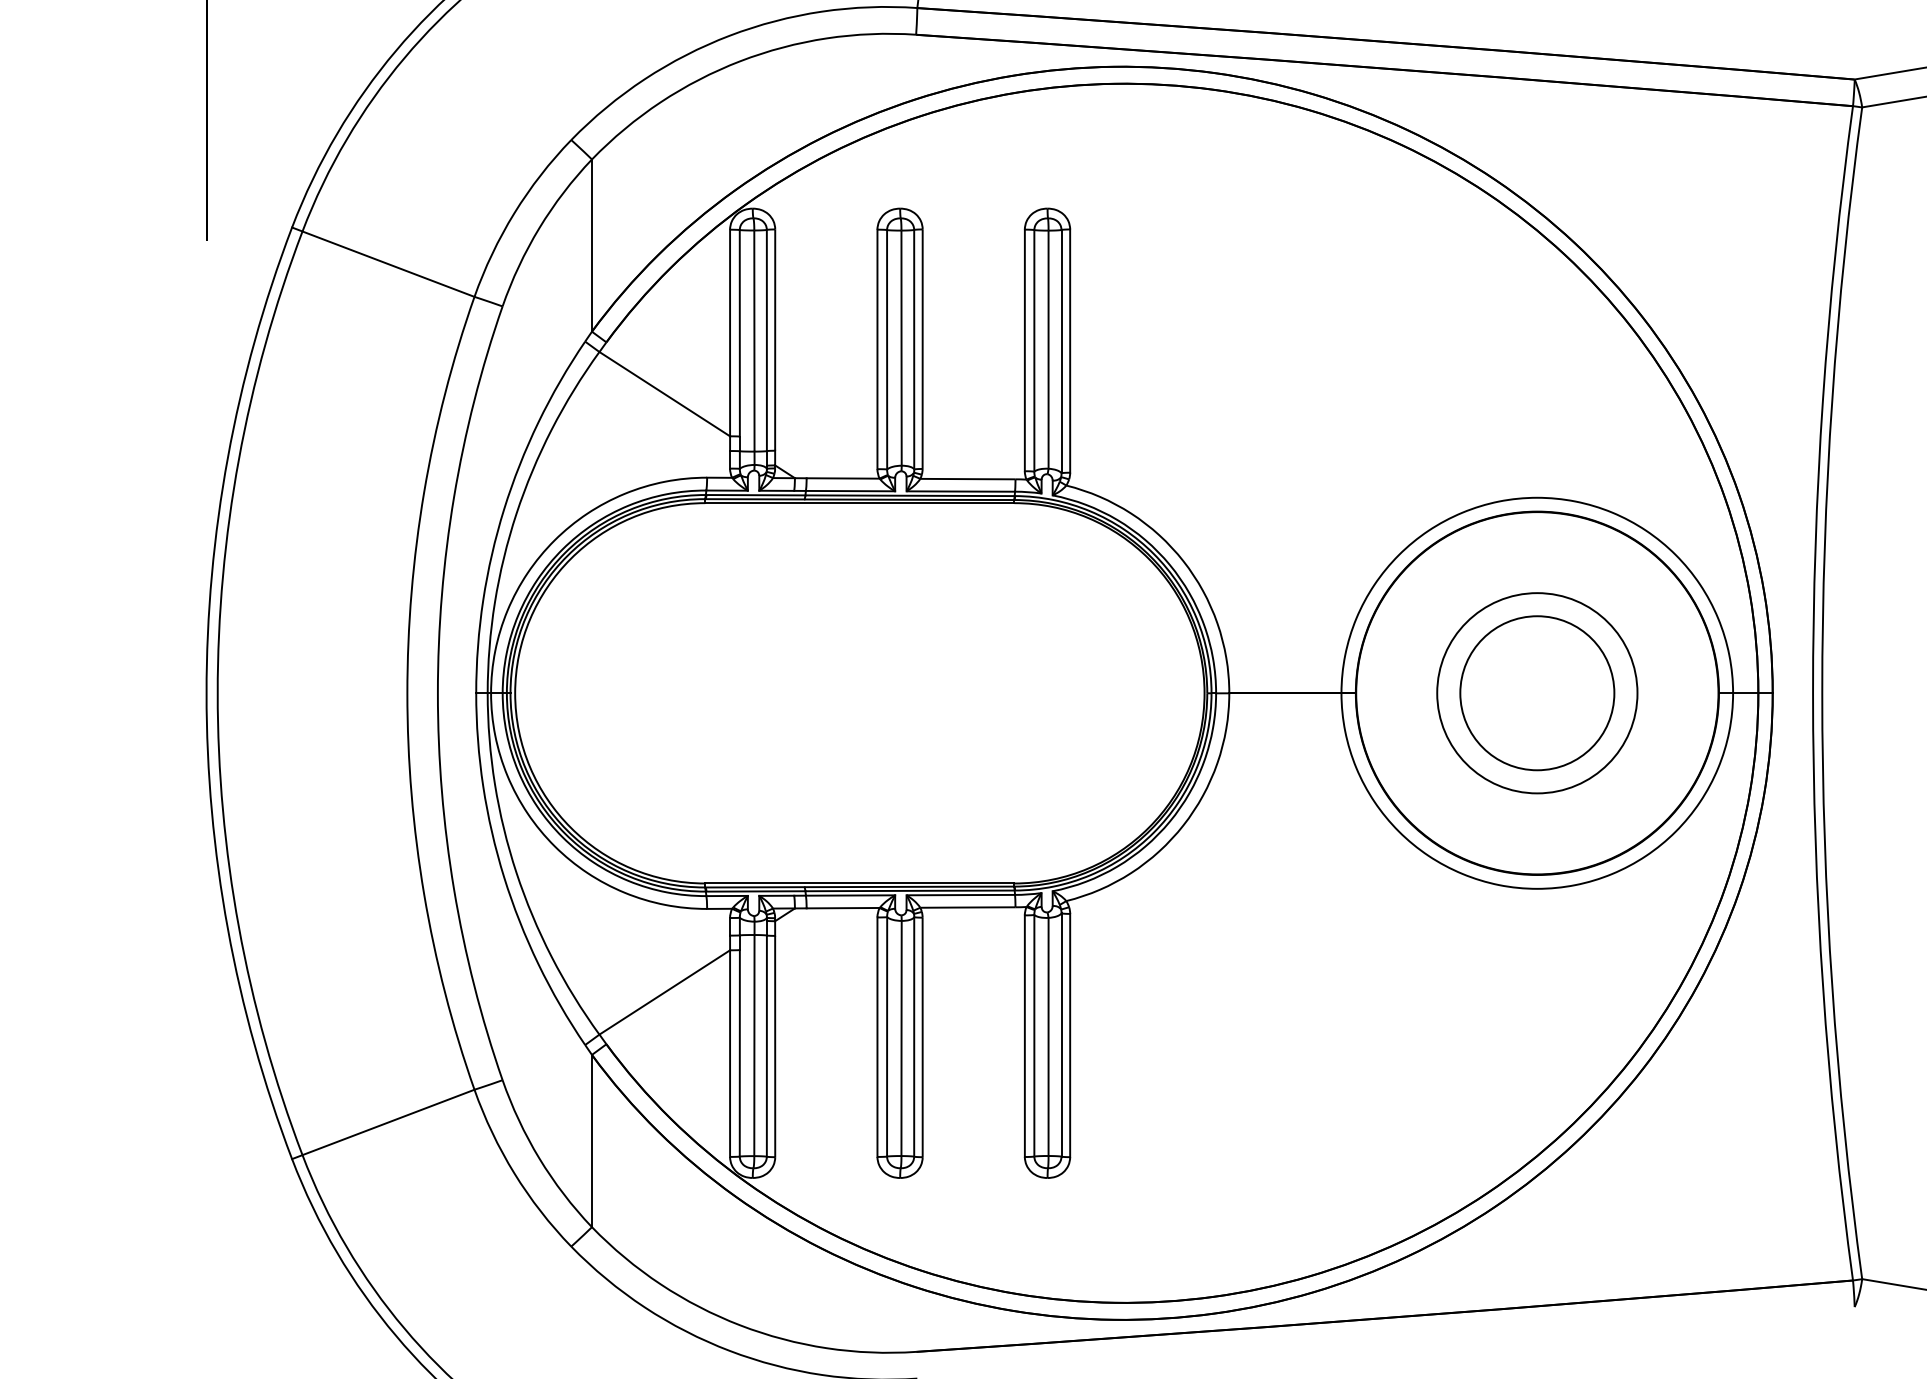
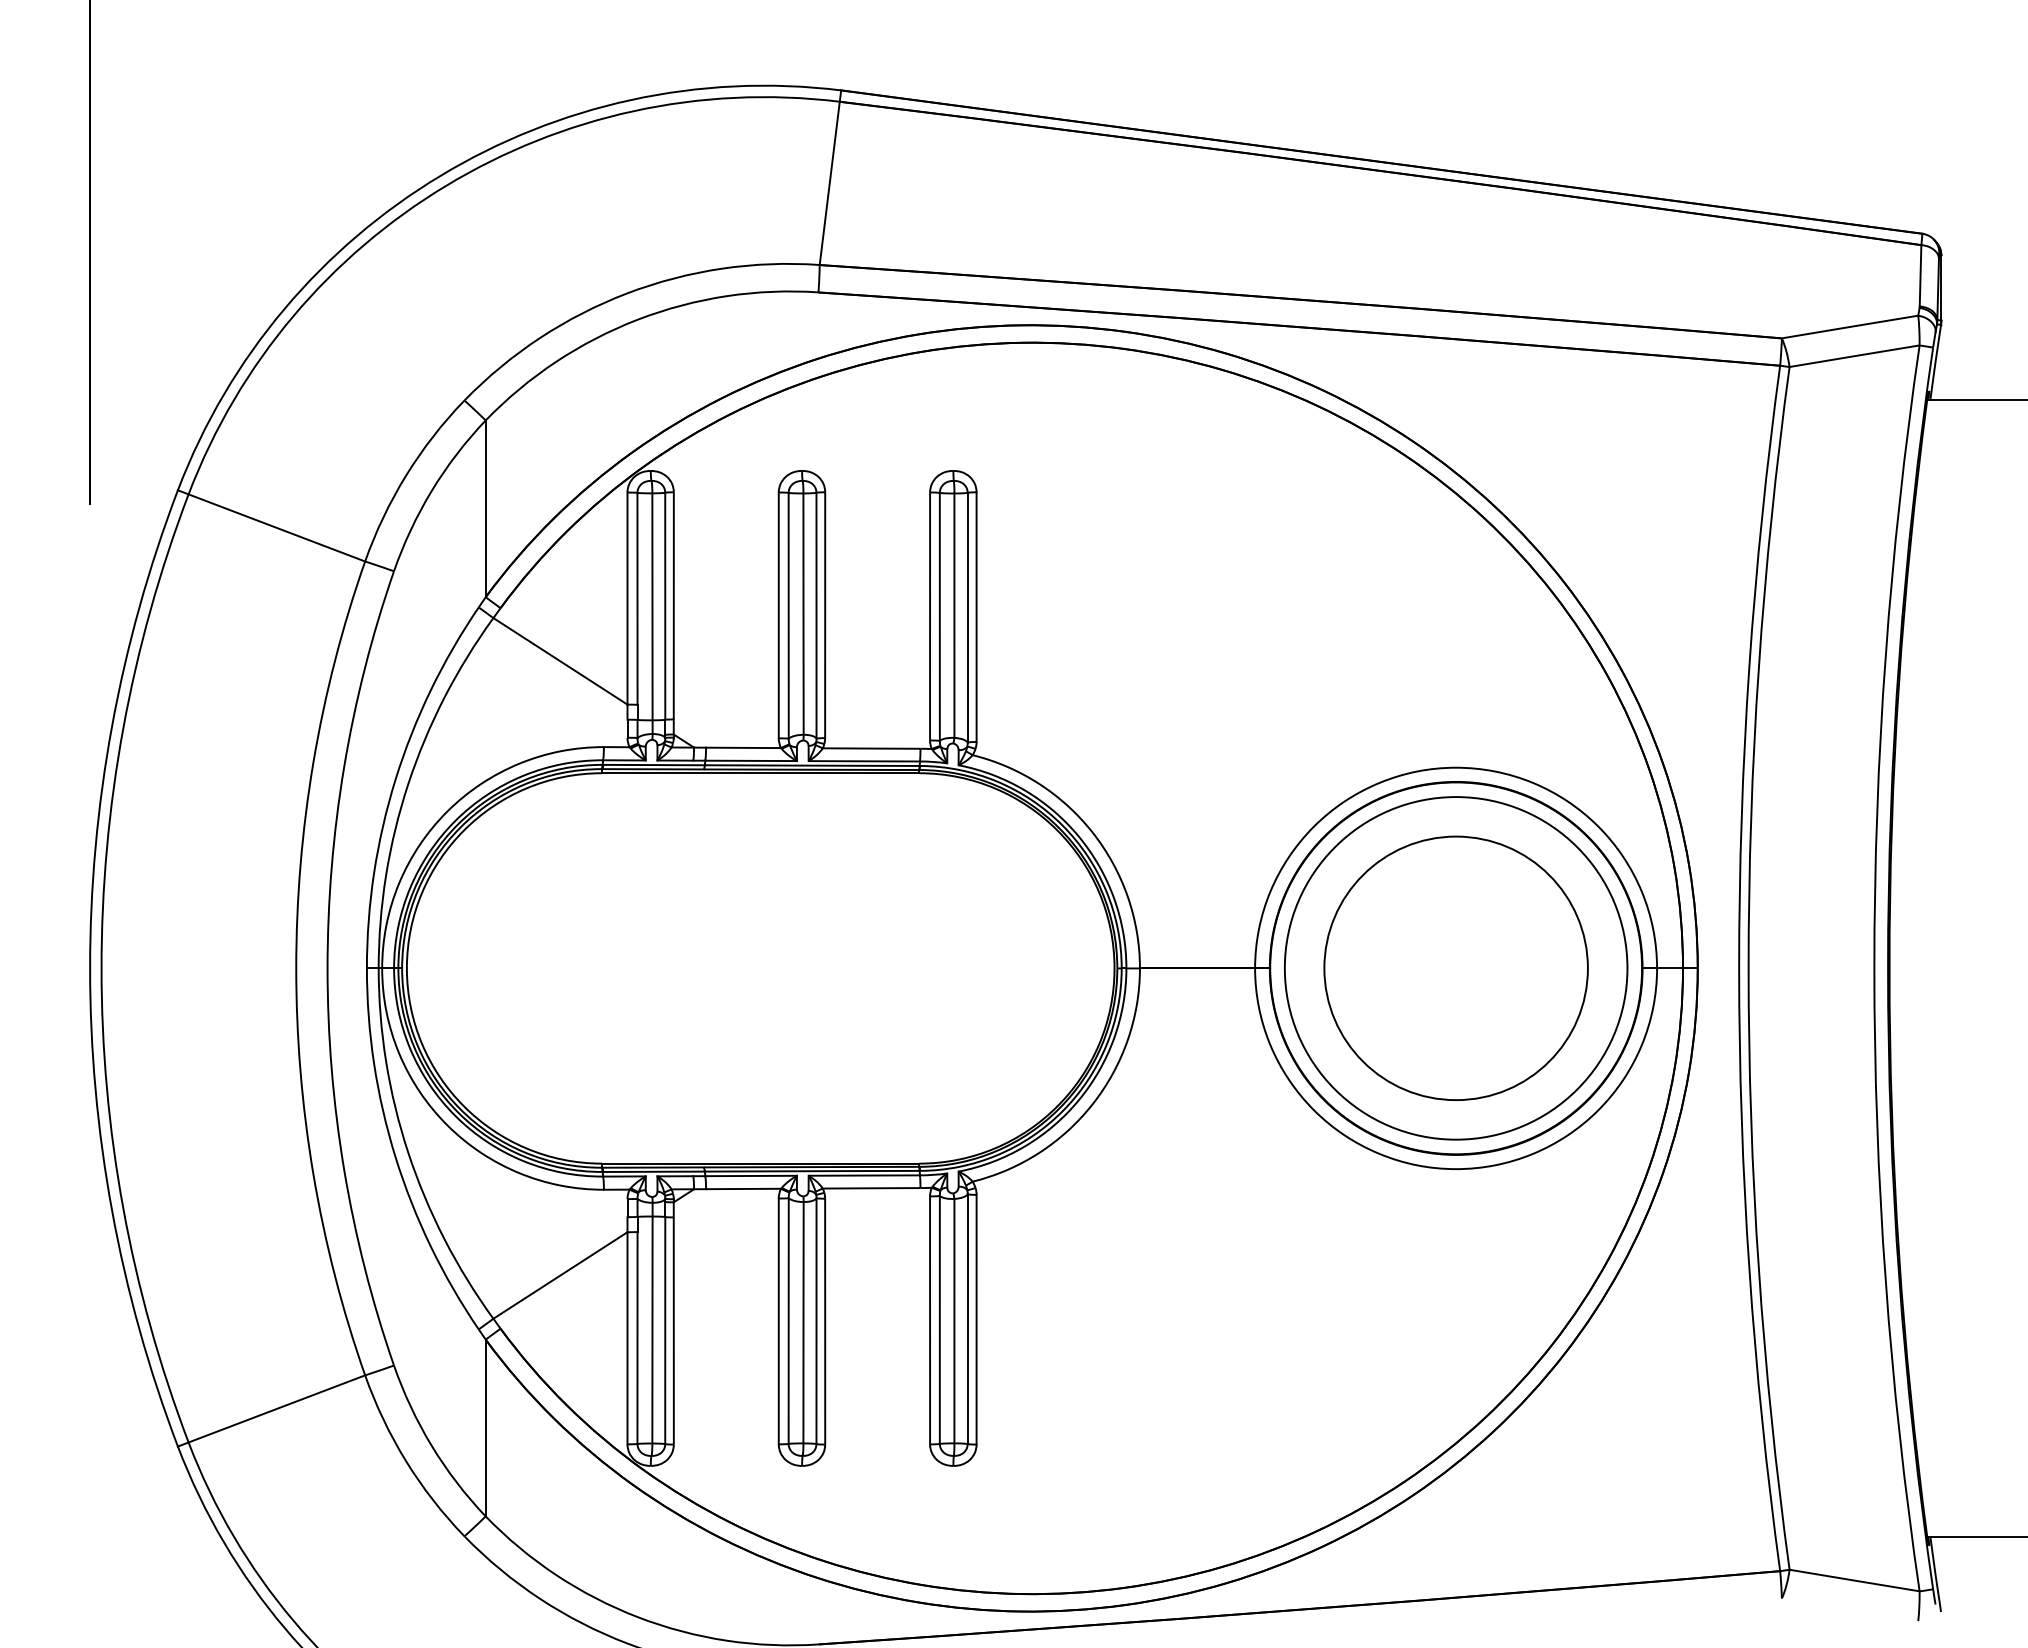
circle: (1536, 693) -> (1455, 968), size x1.67
circle: (1536, 693) -> (1455, 968), size x1.67

